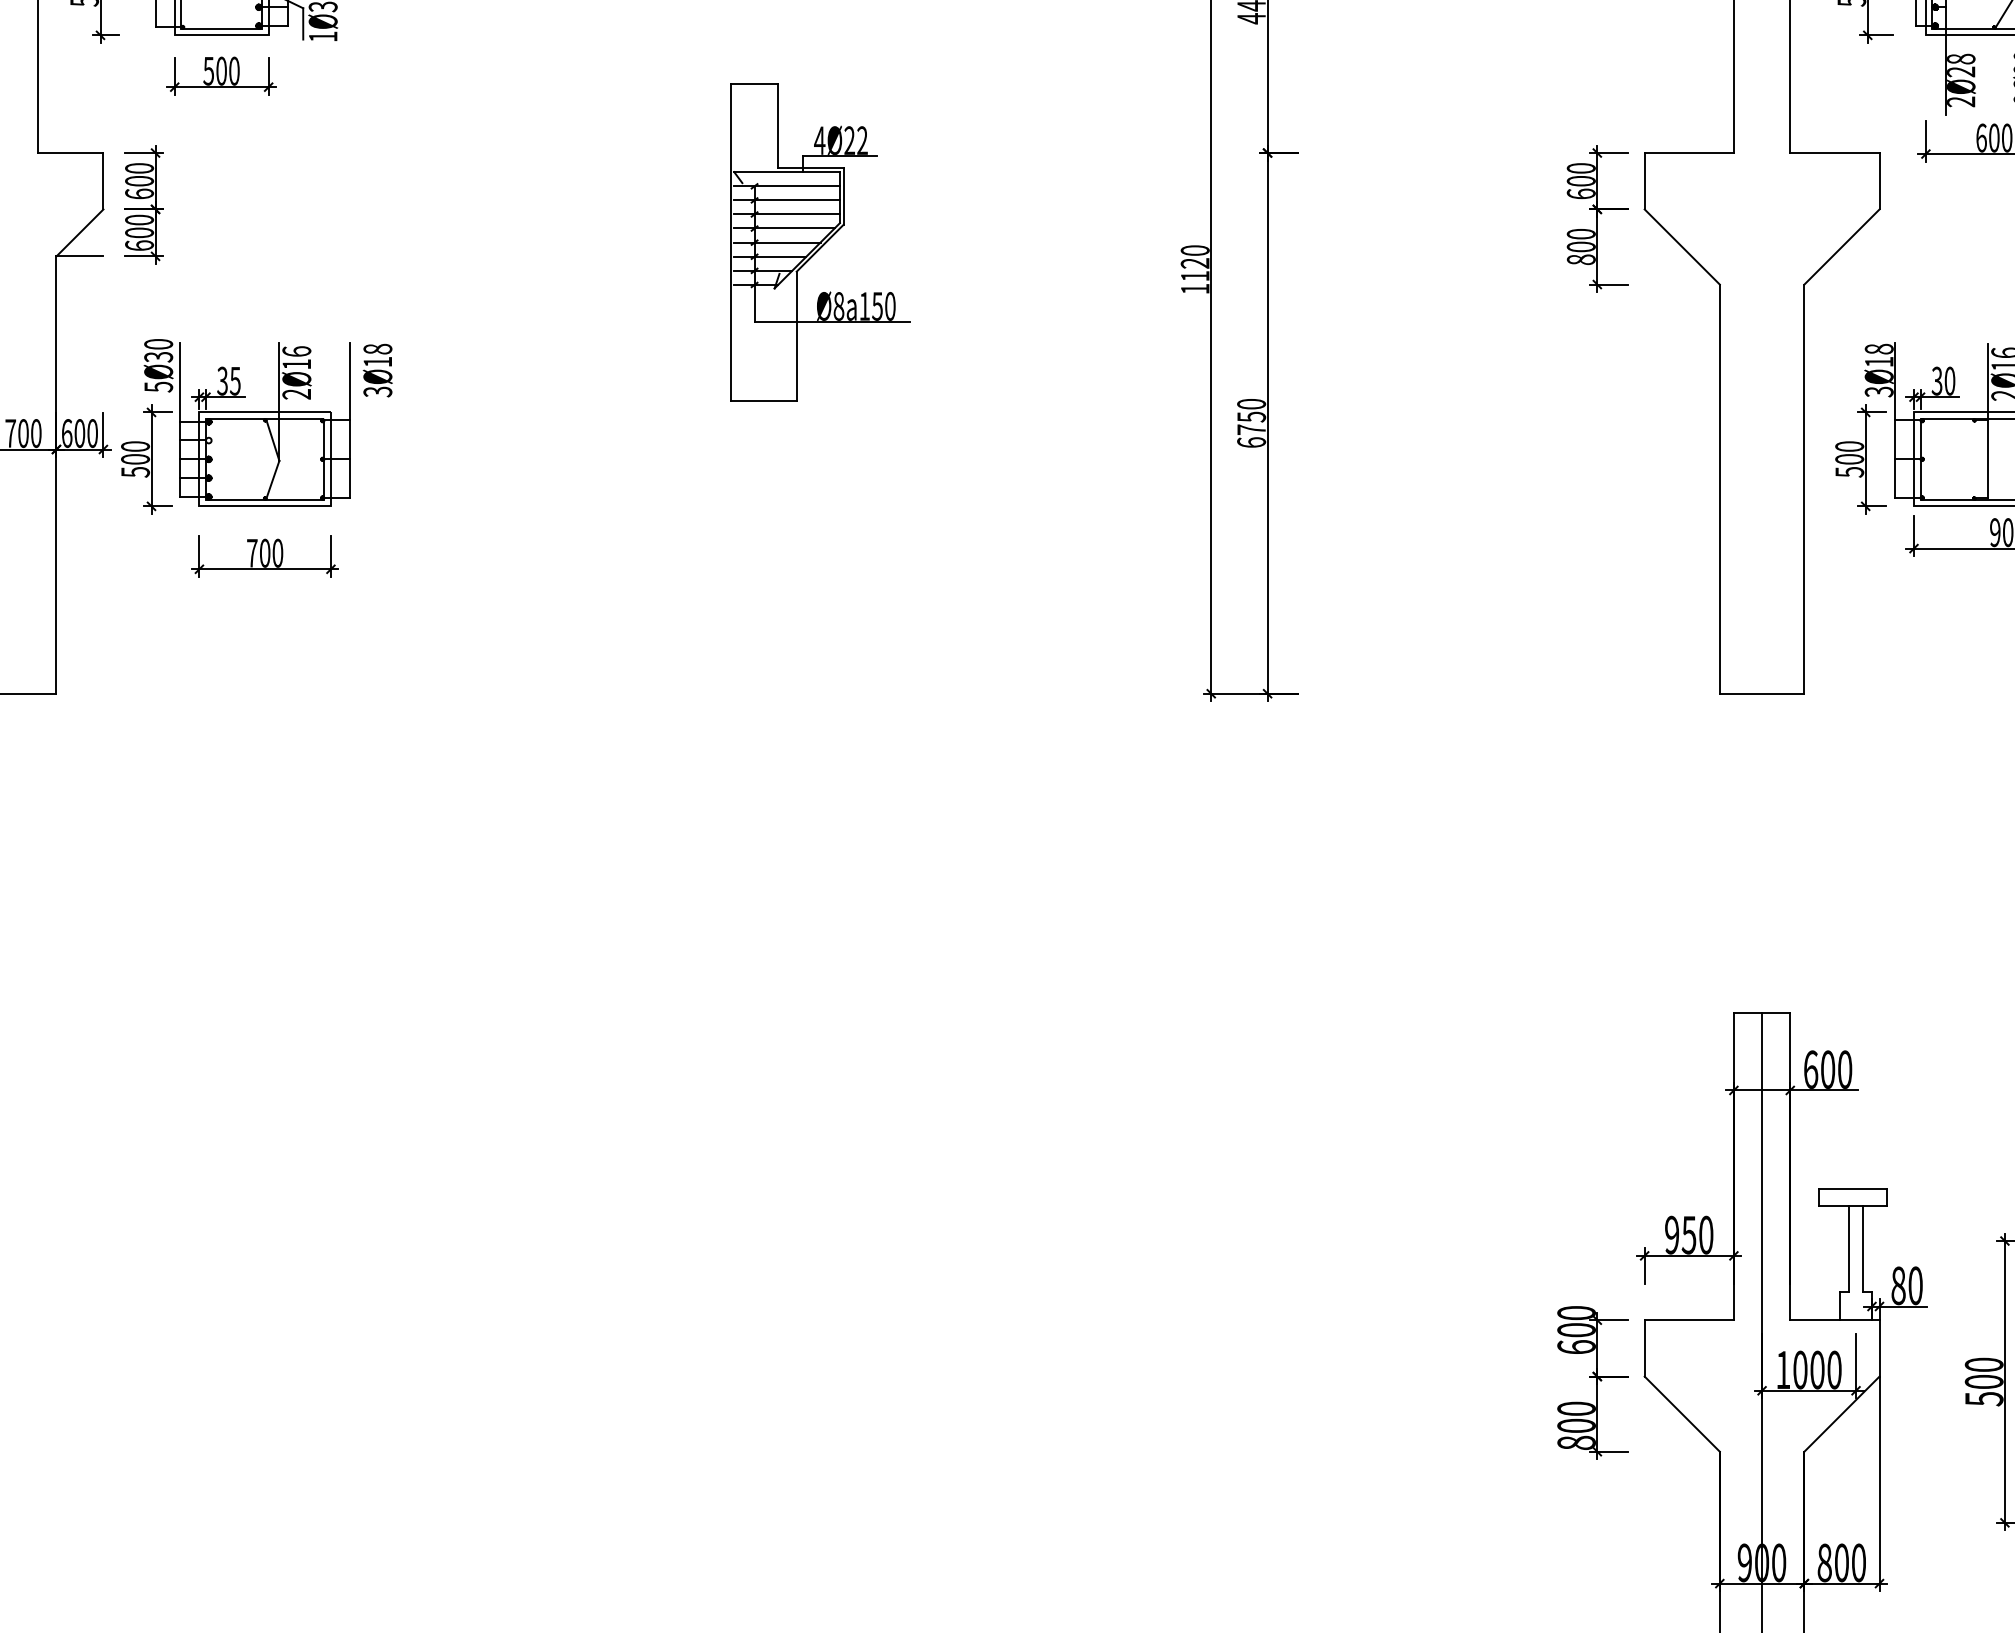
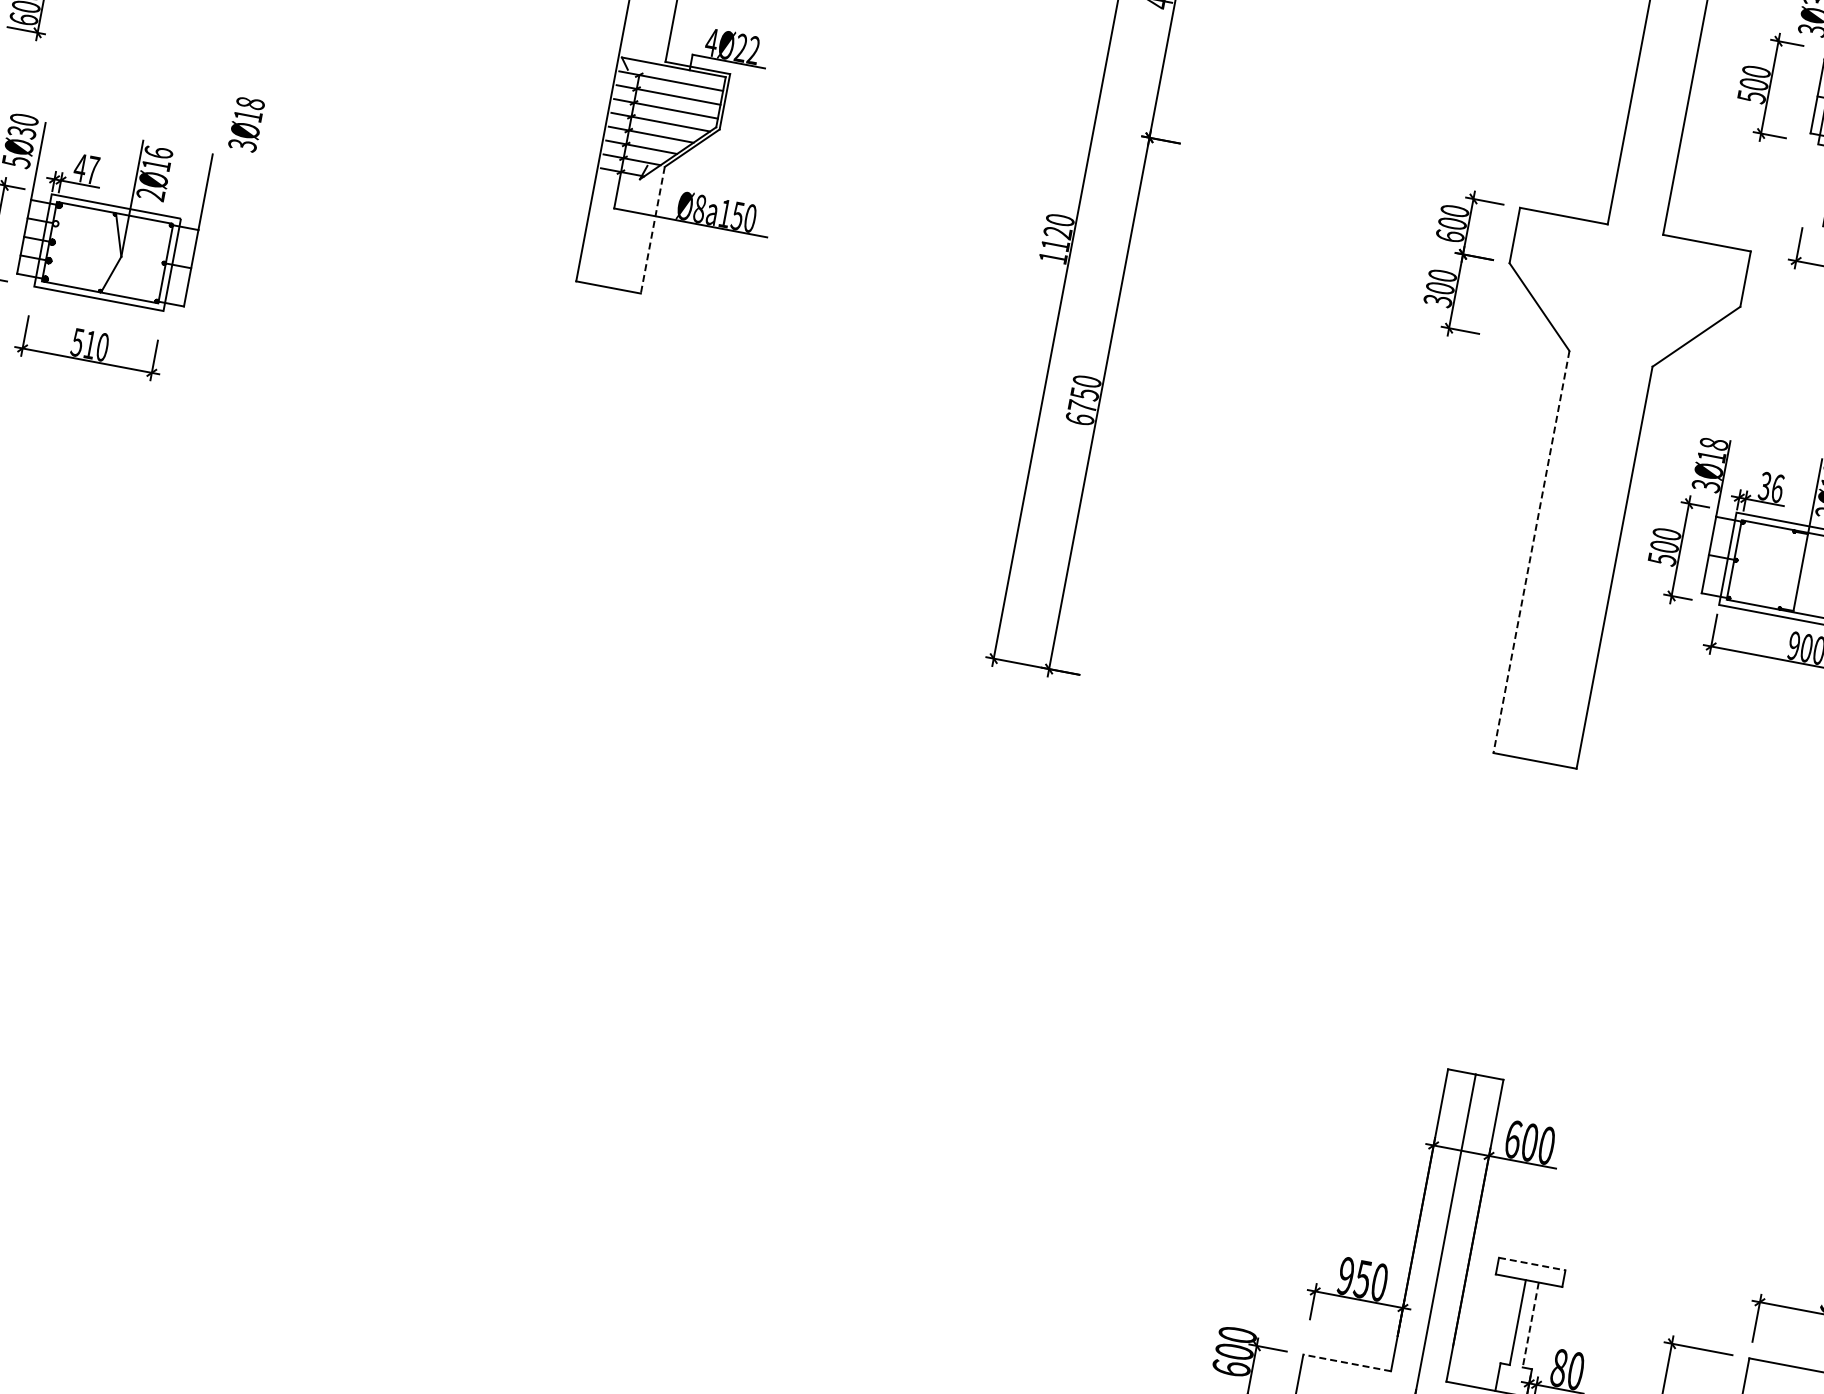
text: (1580, 259) -> (1437, 300), 800 -> 300
line: (796, 336) -> (652, 230), solid -> dashed
text: (377, 370) -> (246, 124), moved
text: (228, 380) -> (86, 168), 35 -> 47
text: (1949, 380) -> (1777, 487), 30 -> 36
line: (1719, 489) -> (1531, 552), solid -> dashed
text: (258, 552) -> (83, 342), 700 -> 510
line: (1852, 1188) -> (1531, 1263), solid -> dashed
line: (1862, 1249) -> (1530, 1325), solid -> dashed
line: (1689, 1320) -> (1347, 1363), solid -> dashed

